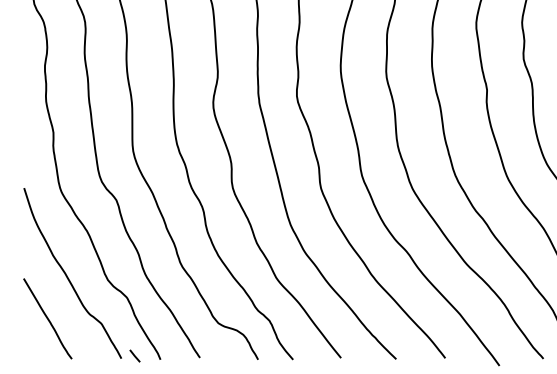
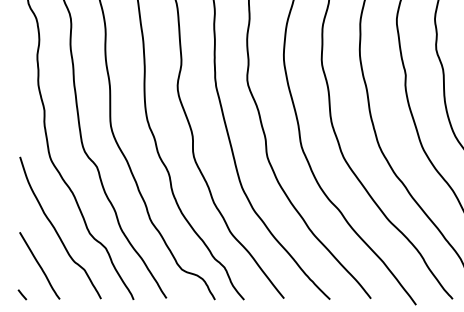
line: (135, 355) -> (22, 294), moved

